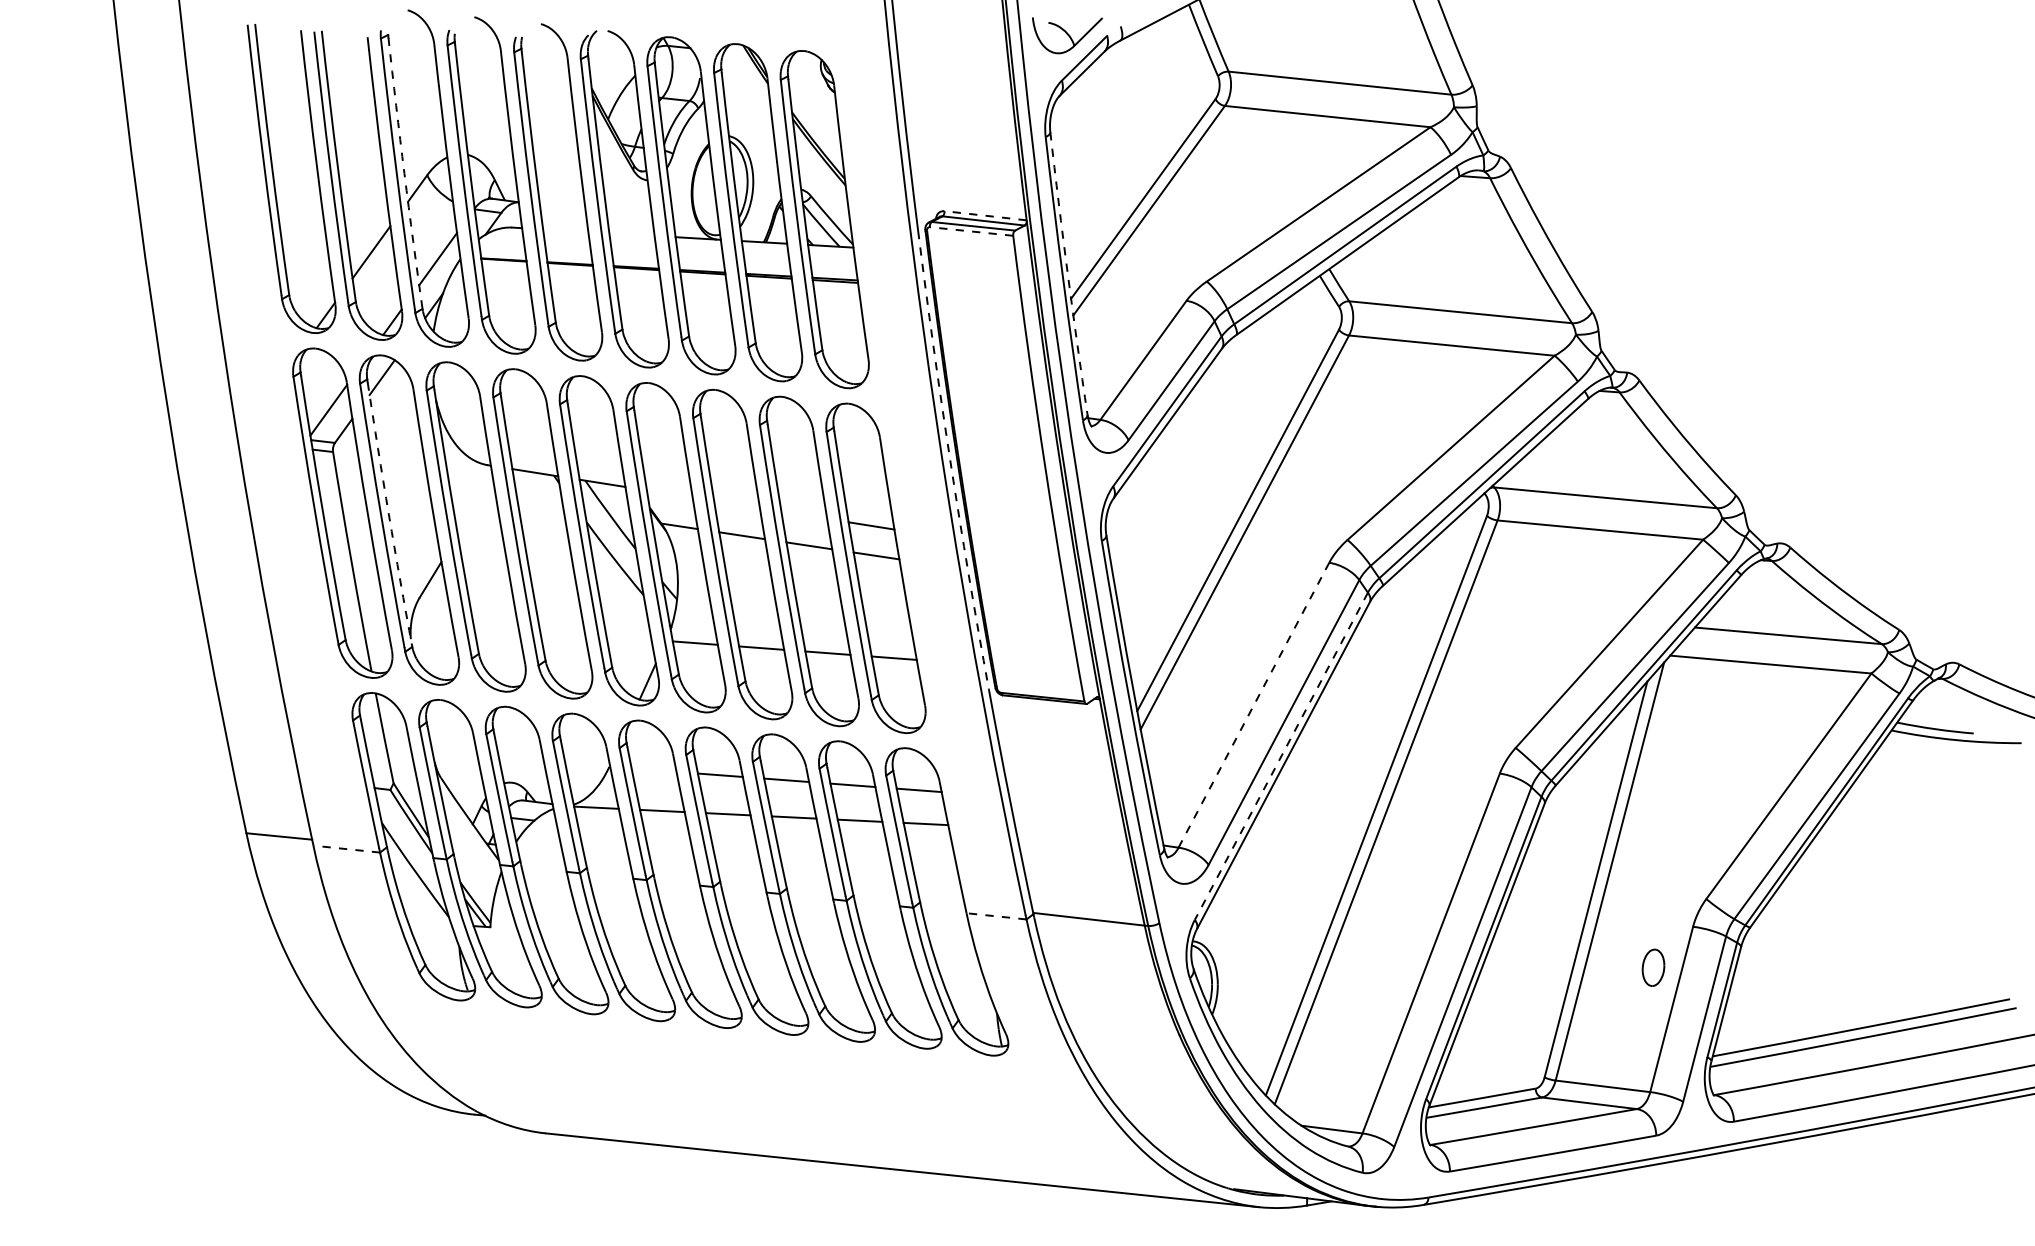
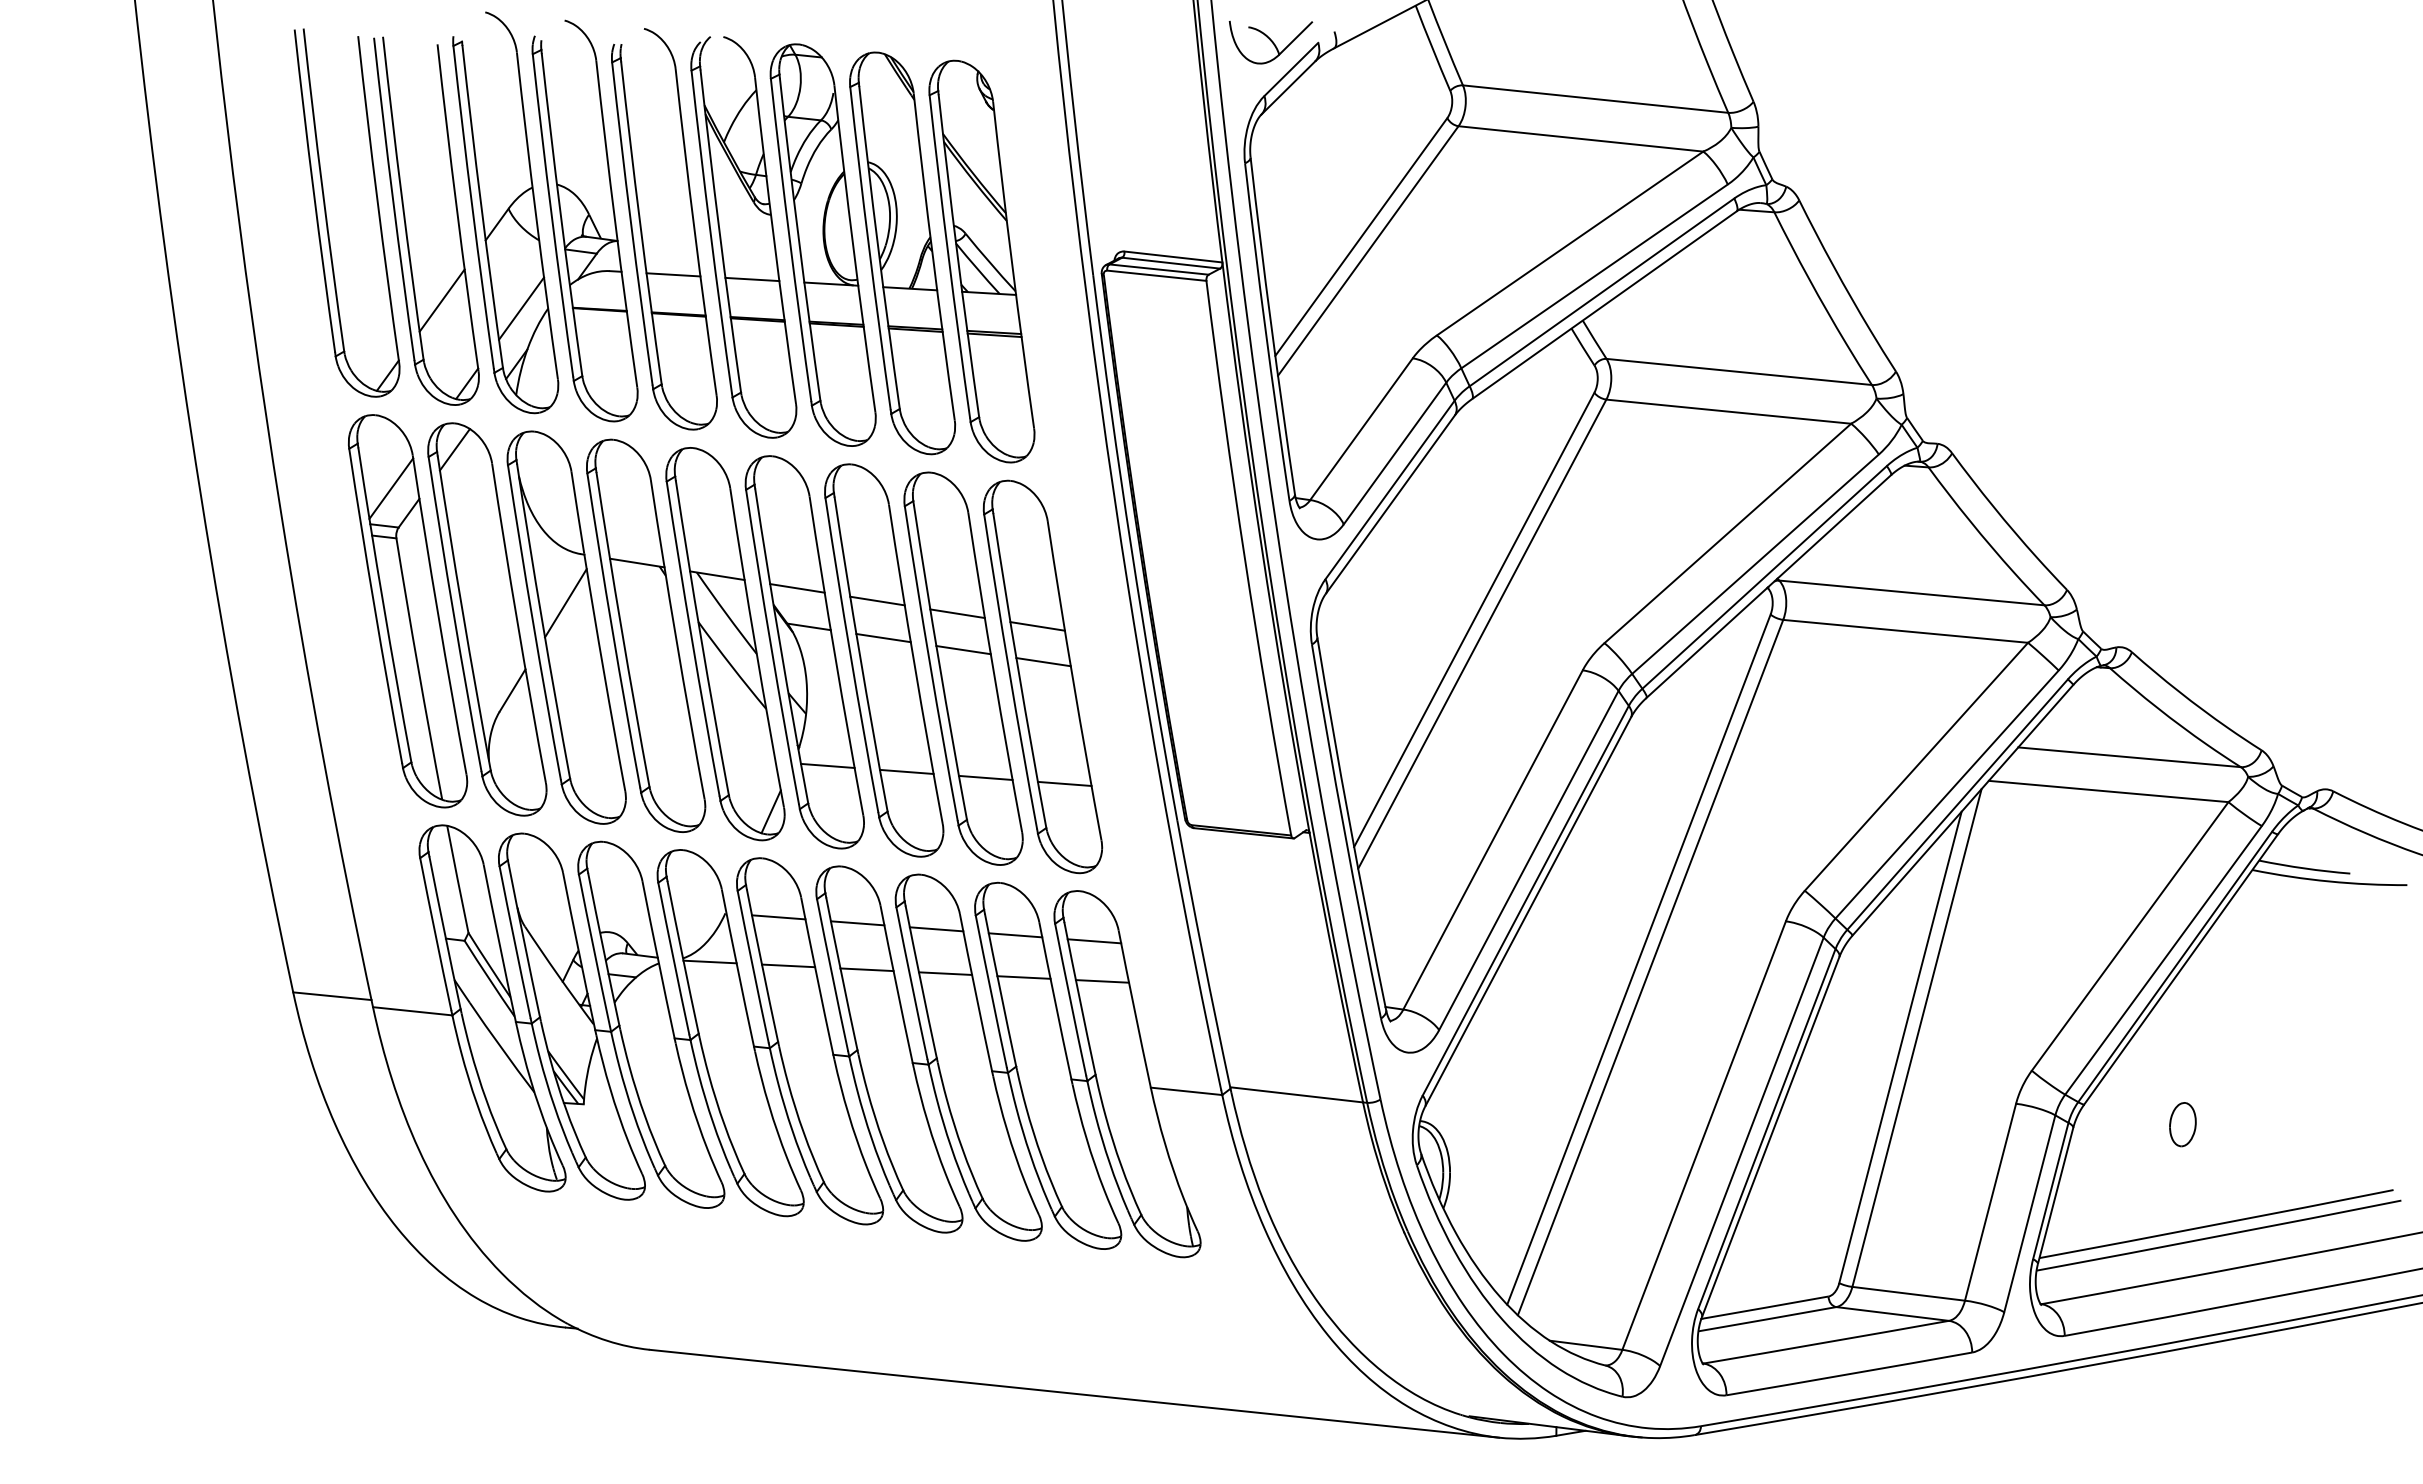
arc: (404, 173) -> (481, 206), dashed -> solid
line: (984, 215) -> (1172, 256), dashed -> solid
line: (565, 230) -> (673, 274), added
line: (971, 231) -> (1156, 275), dashed -> solid
line: (632, 234) -> (752, 279), added
arc: (1067, 274) -> (1271, 326), dashed -> solid
arc: (950, 460) -> (1131, 548), dashed -> solid
line: (669, 494) -> (797, 588), added
line: (737, 504) -> (877, 600), added
line: (475, 506) -> (565, 603), added
arc: (388, 515) -> (462, 613), dashed -> solid
line: (804, 515) -> (957, 613), added
line: (1254, 704) -> (1493, 839), dashed -> solid
line: (1281, 756) -> (1525, 901), dashed -> solid
line: (653, 770) -> (778, 917), added
line: (346, 849) -> (412, 1011), dashed -> solid
line: (996, 916) -> (1186, 1091), dashed -> solid
part: (1653, 967) -> (2182, 1124), moved

